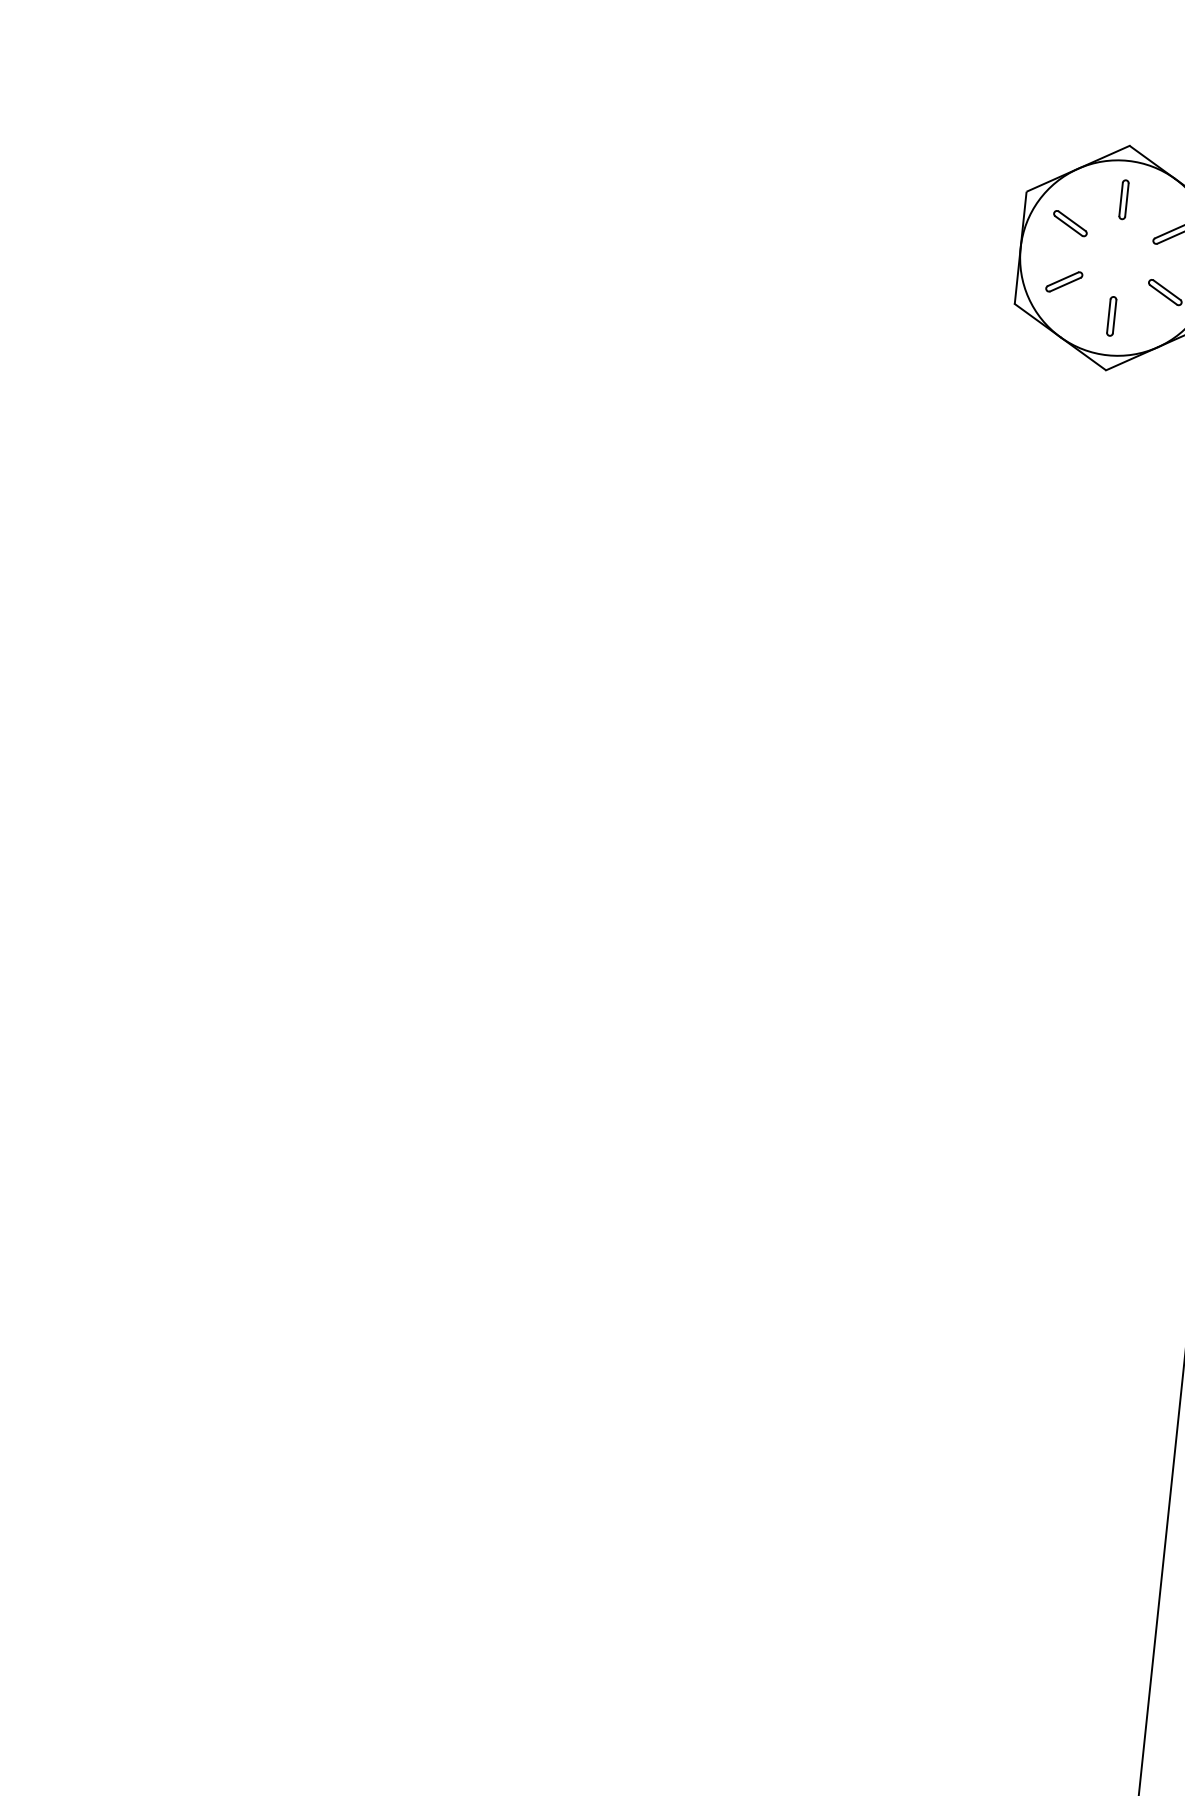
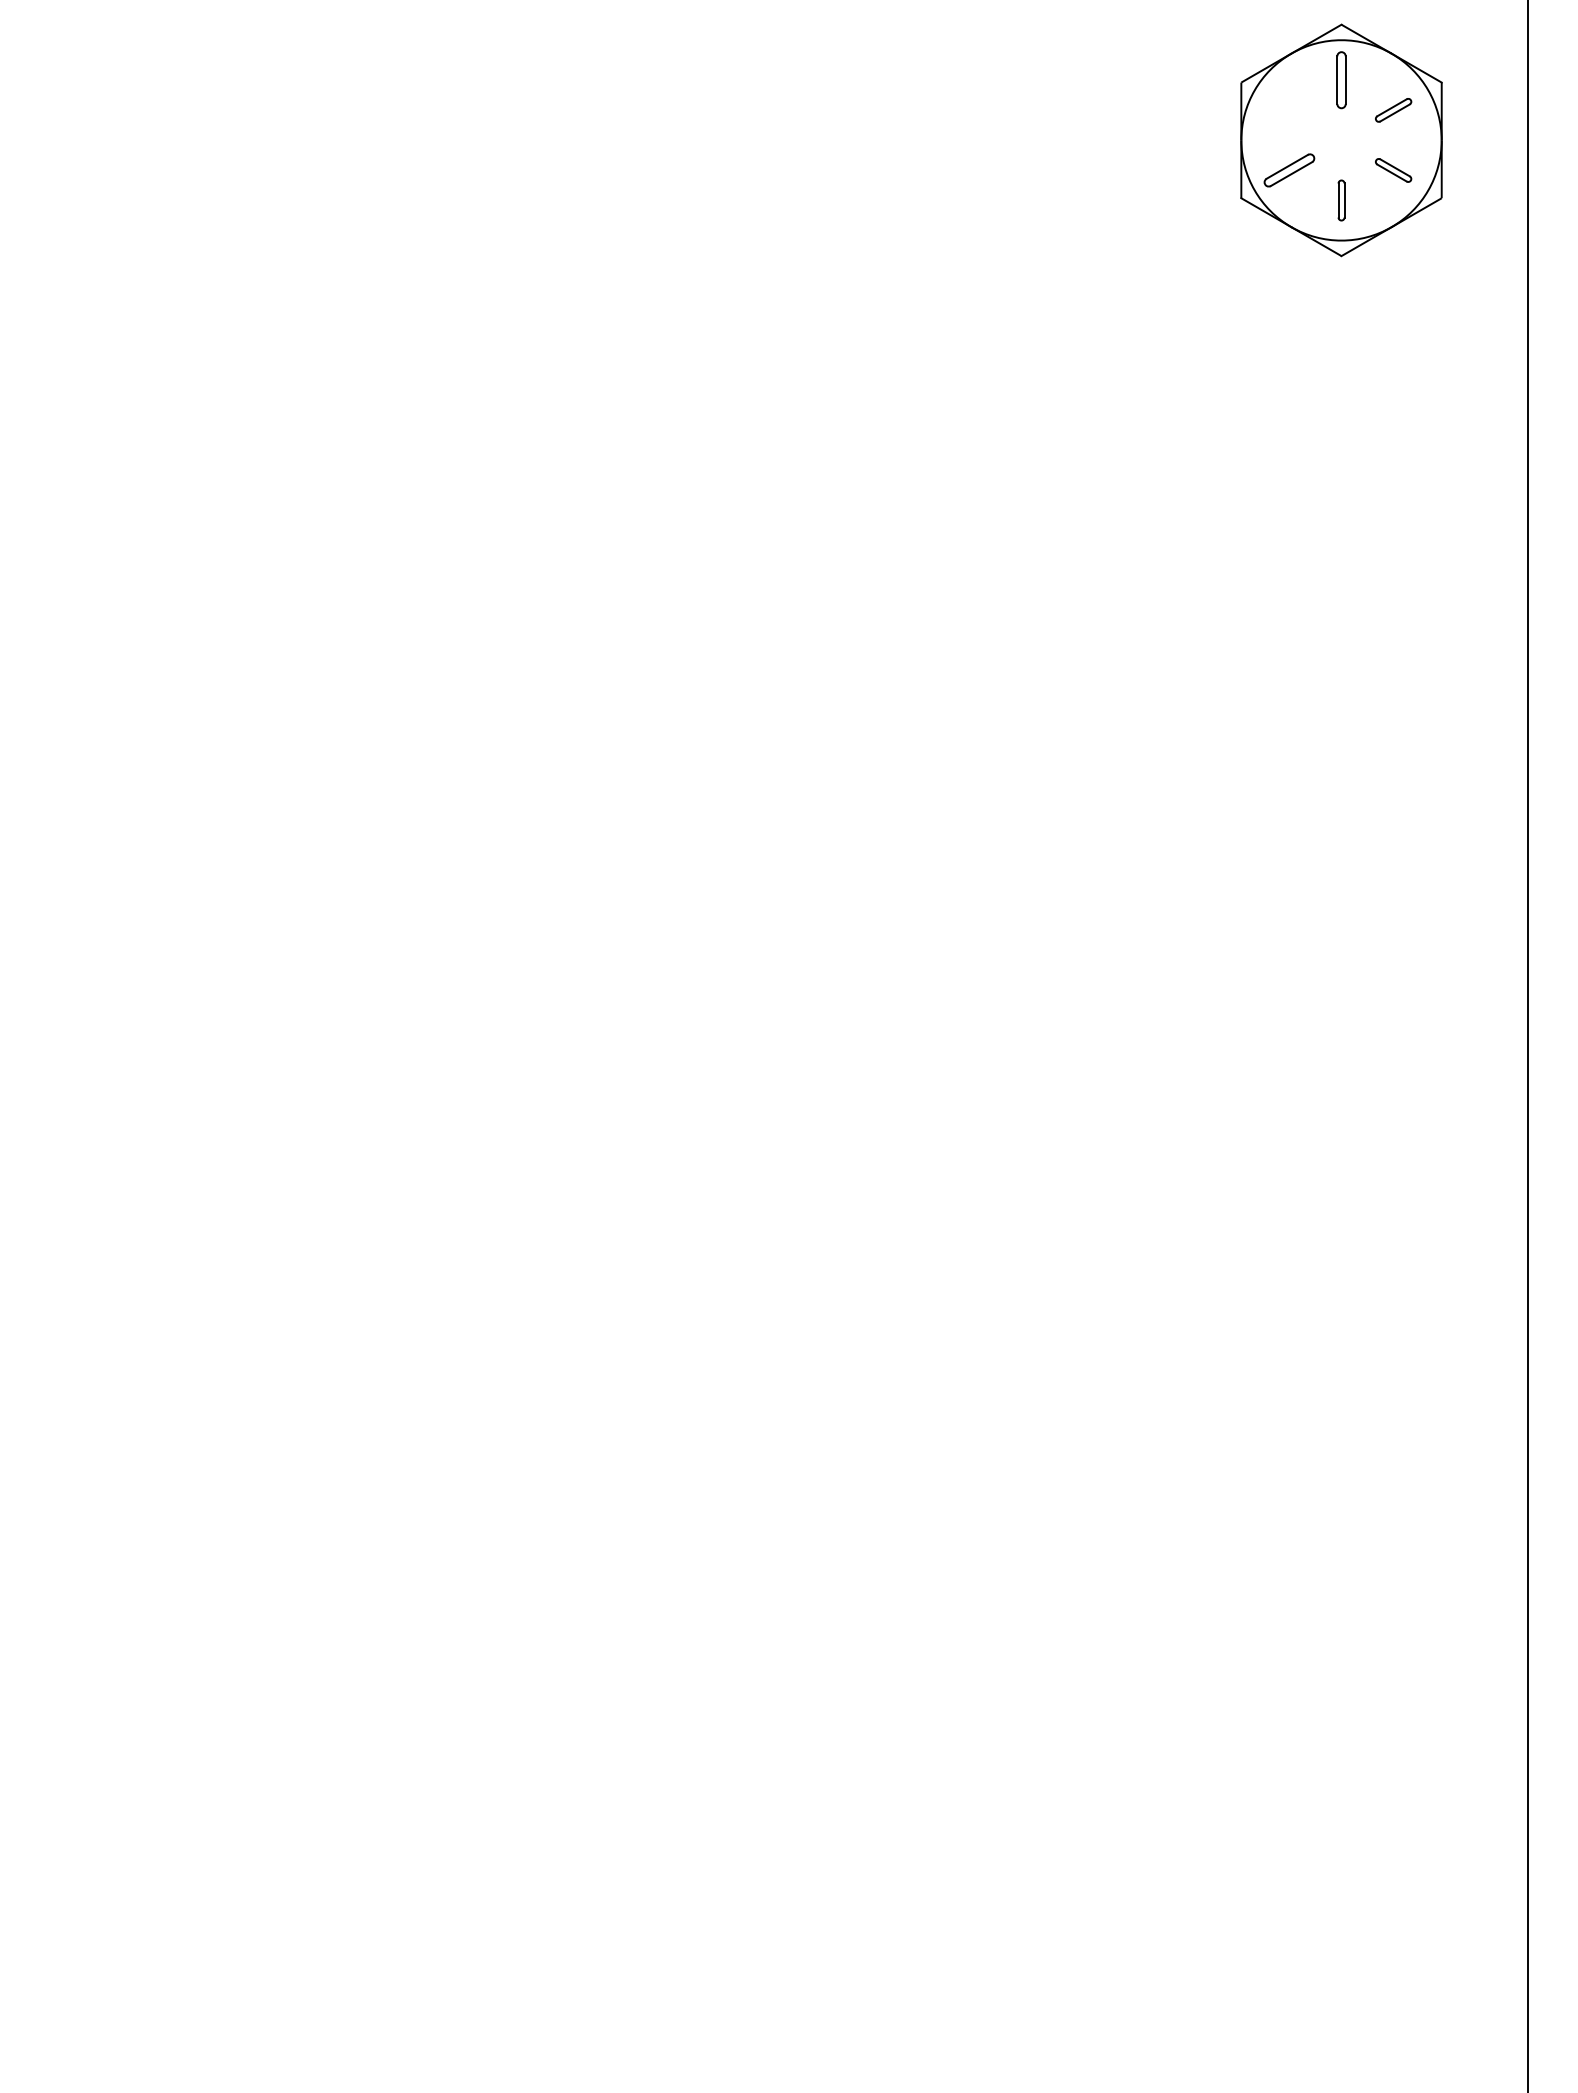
part: (1123, 199) -> (1341, 80), size x1.4
part: (1070, 223) -> (1289, 110), removed
part: (1064, 281) -> (1289, 170), size x1.4

